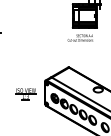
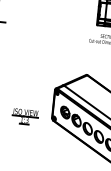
part: (25, 94) -> (24, 117), moved

